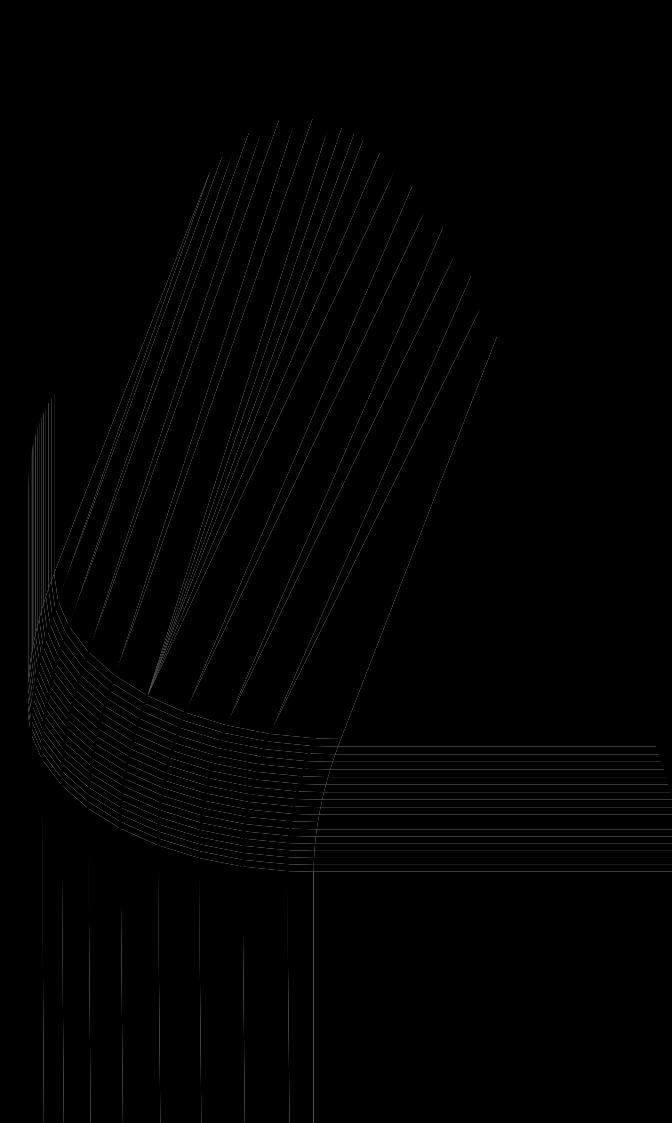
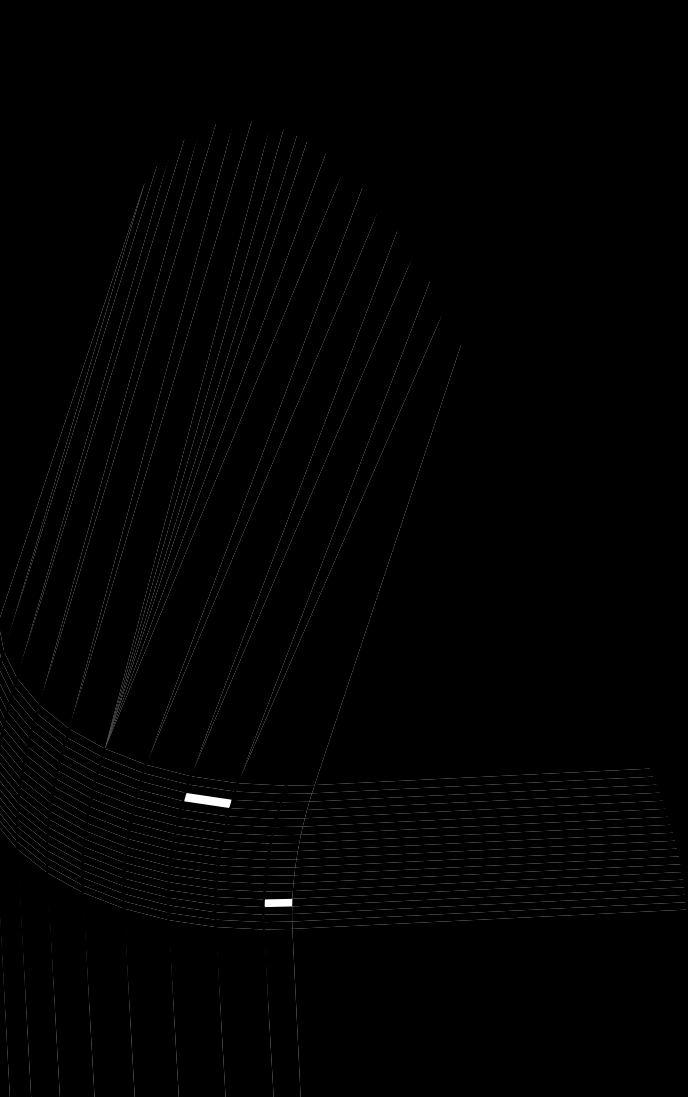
fill: (240, 748) -> (207, 800), removed
fill: (301, 846) -> (278, 902), removed

